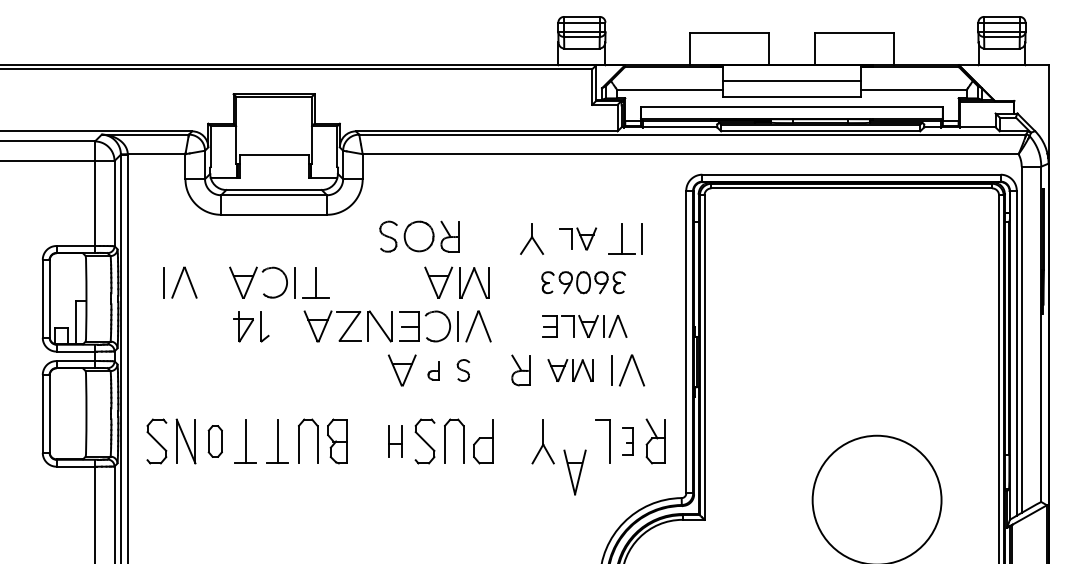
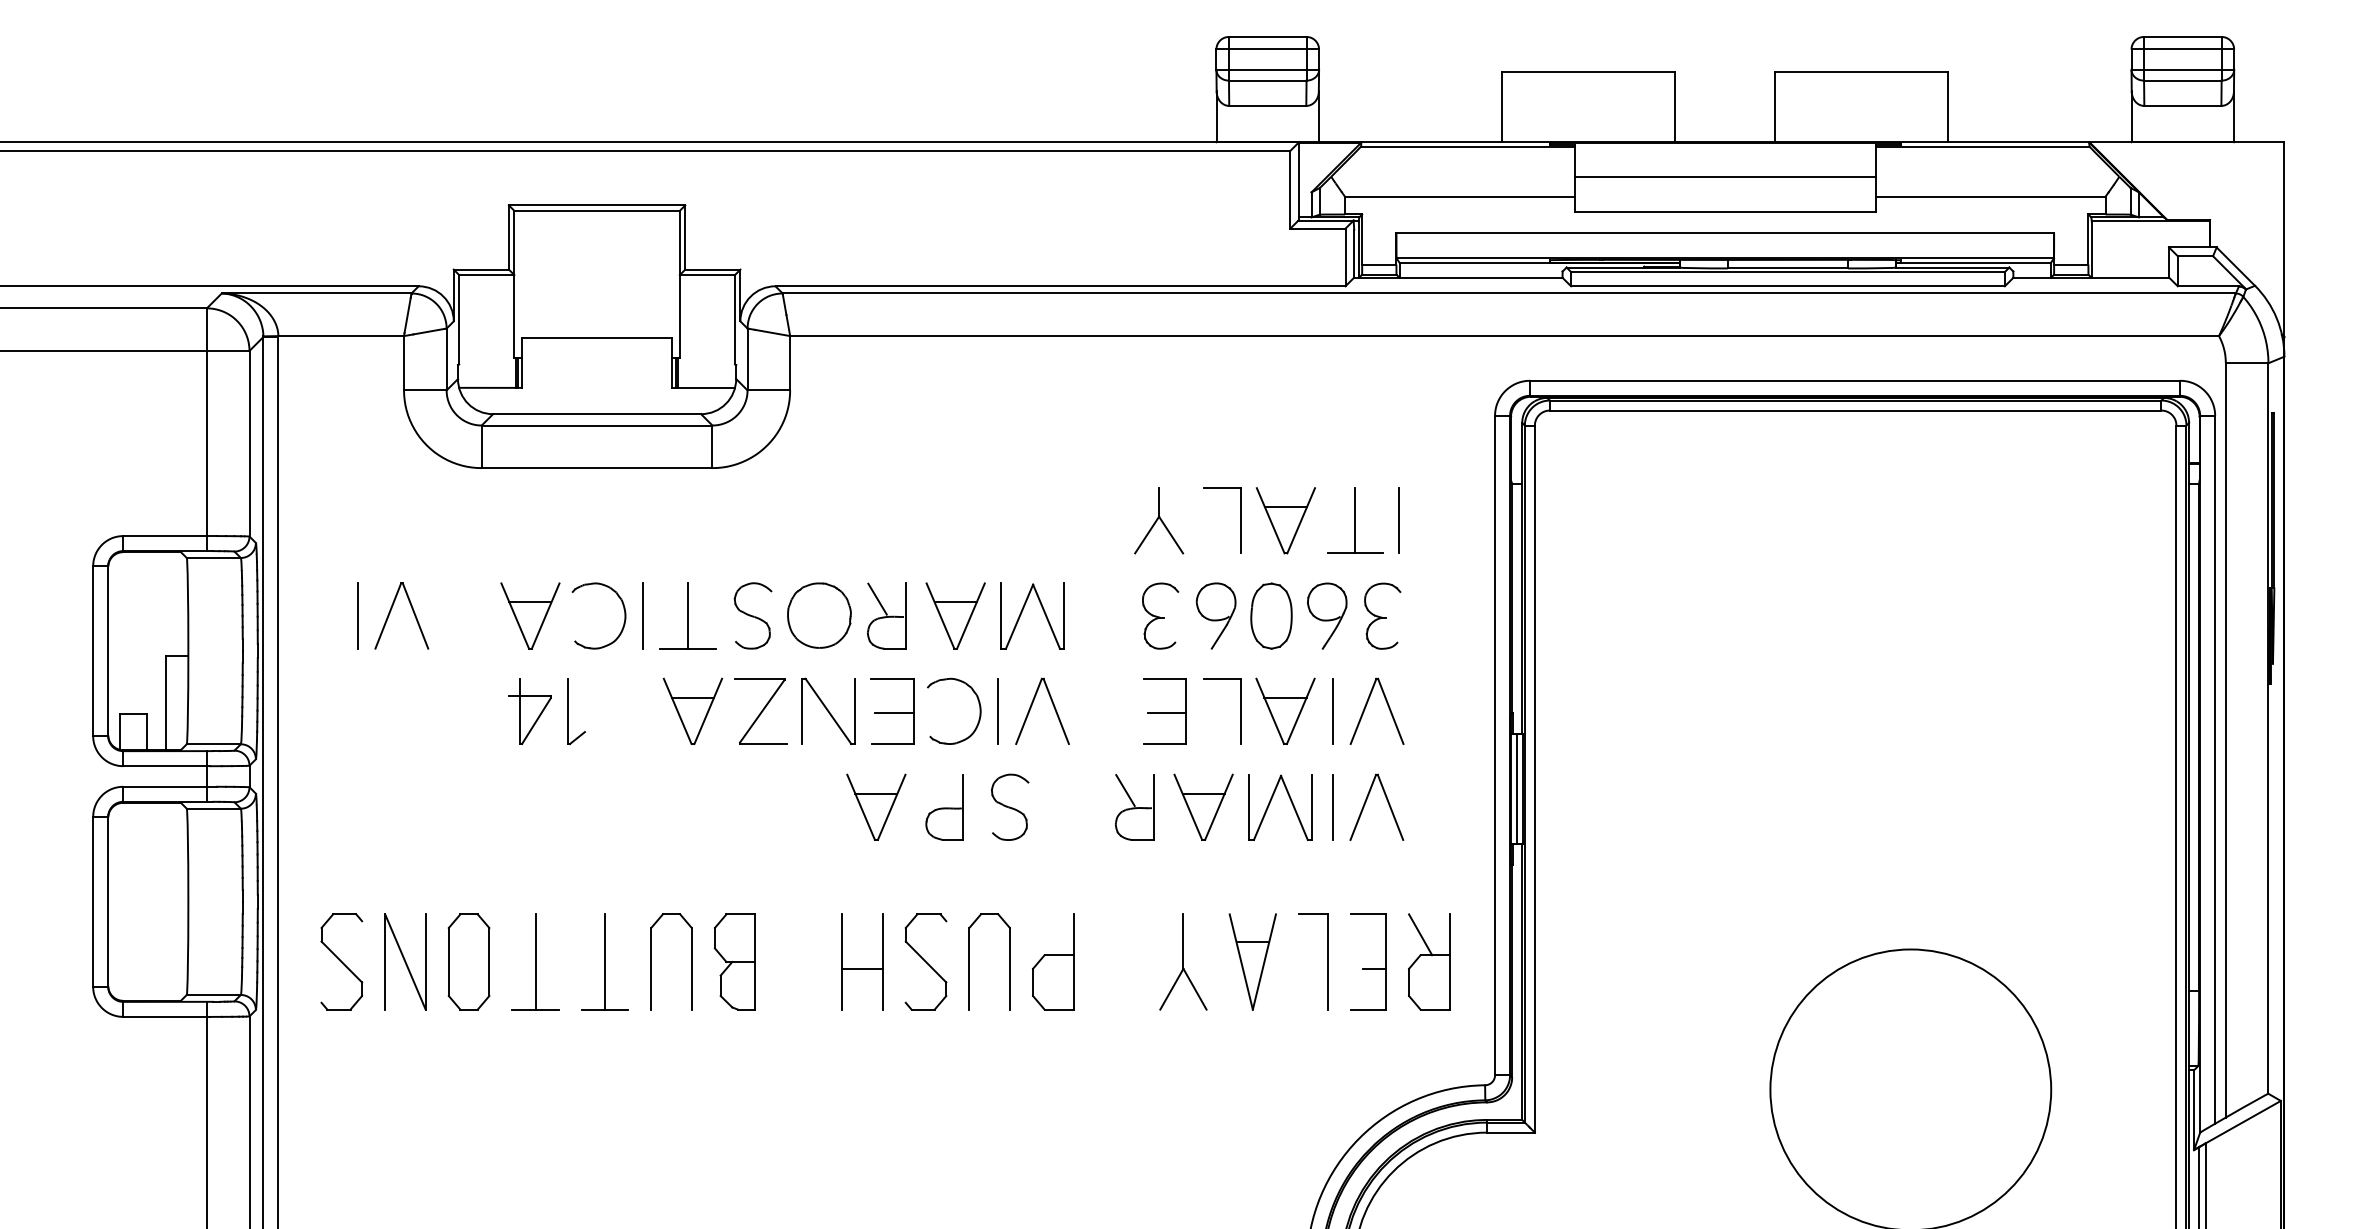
part: (419, 236) -> (820, 615), moved
part: (578, 238) -> (1260, 519), size x1.43
part: (583, 282) -> (1271, 615), size x1.43
part: (584, 326) -> (1273, 711), size x1.43
part: (433, 370) -> (944, 807), size x1.67
part: (463, 370) -> (1009, 807), size x1.43
part: (570, 370) -> (1242, 807), size x1.43
part: (215, 441) -> (469, 961), size x1.43
part: (395, 441) -> (861, 961), size x1.43
part: (627, 441) -> (1367, 961), size x1.67
part: (574, 472) -> (1251, 961), moved

